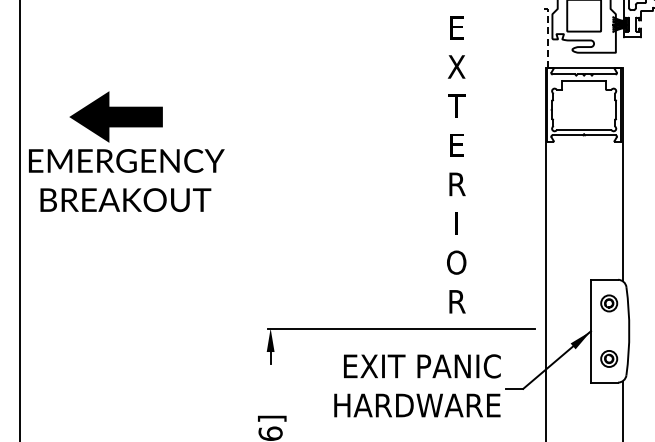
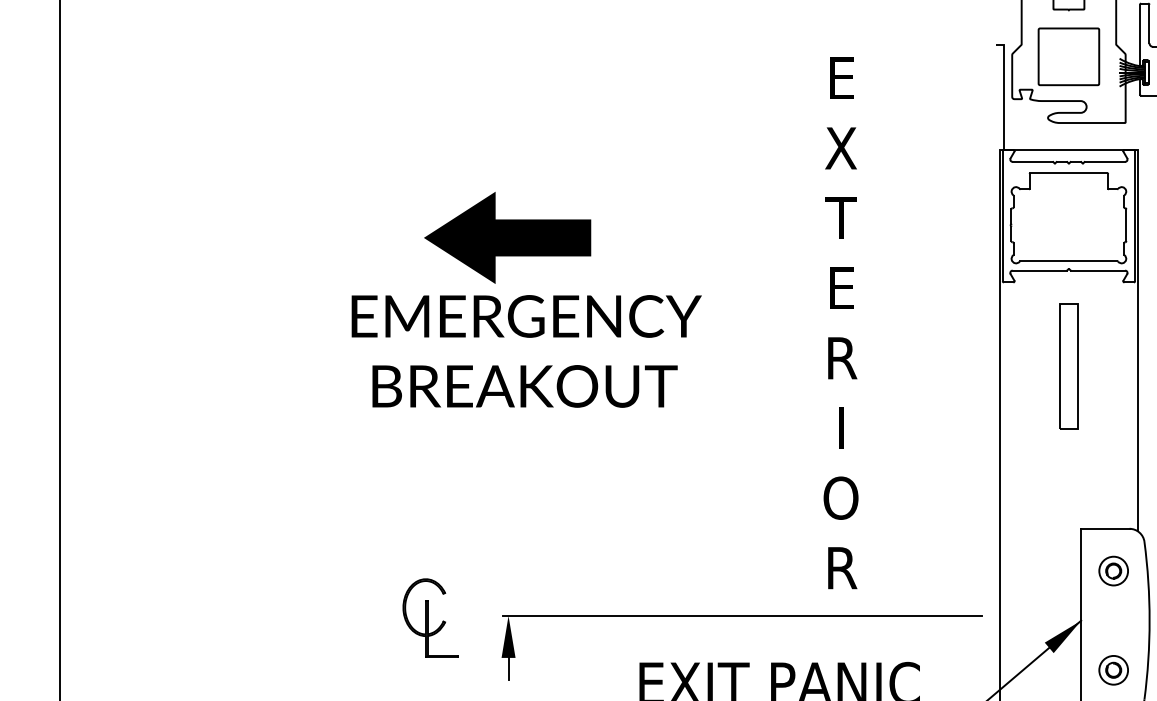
line: (547, 36) -> (1003, 93), dashed -> solid
text: (126, 151) -> (526, 299), moved
part: (583, 188) -> (1067, 365), added
part: (227, 329) -> (431, 617), added

